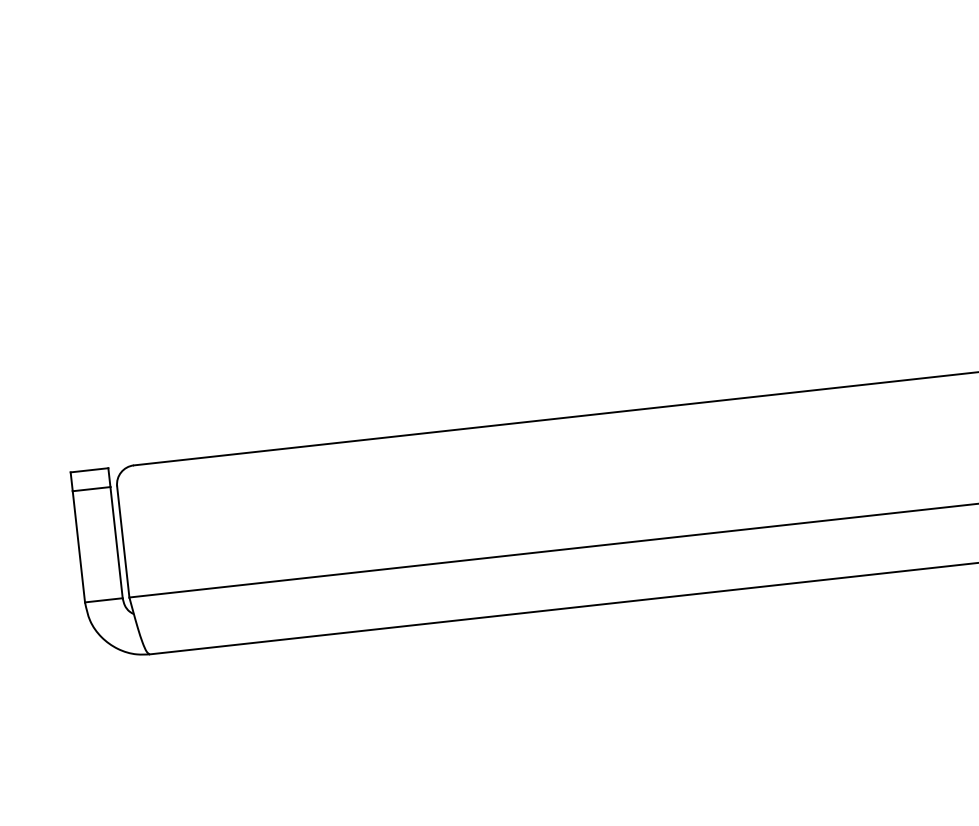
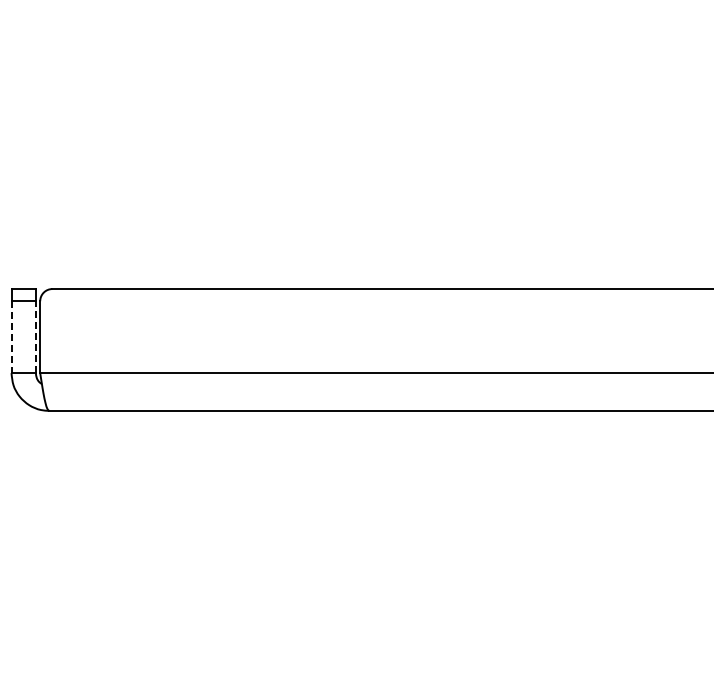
line: (116, 543) -> (35, 337), solid -> dashed
line: (78, 547) -> (11, 337), solid -> dashed

